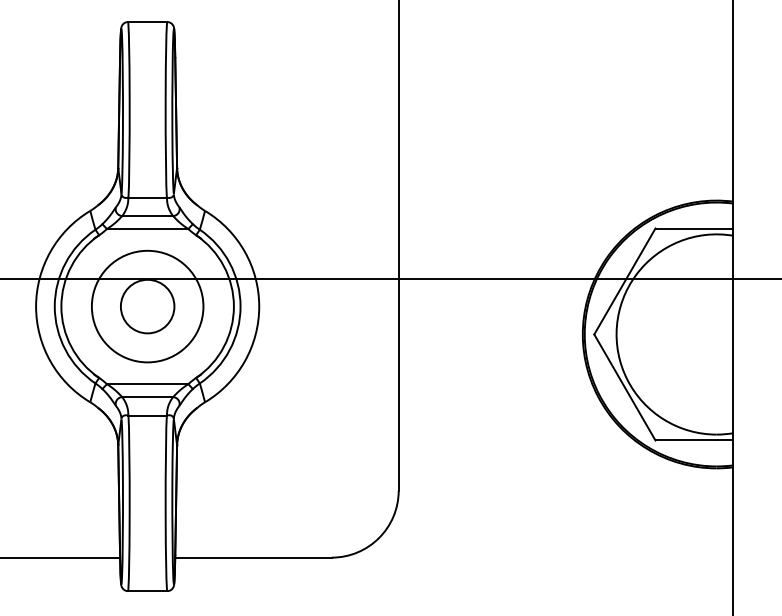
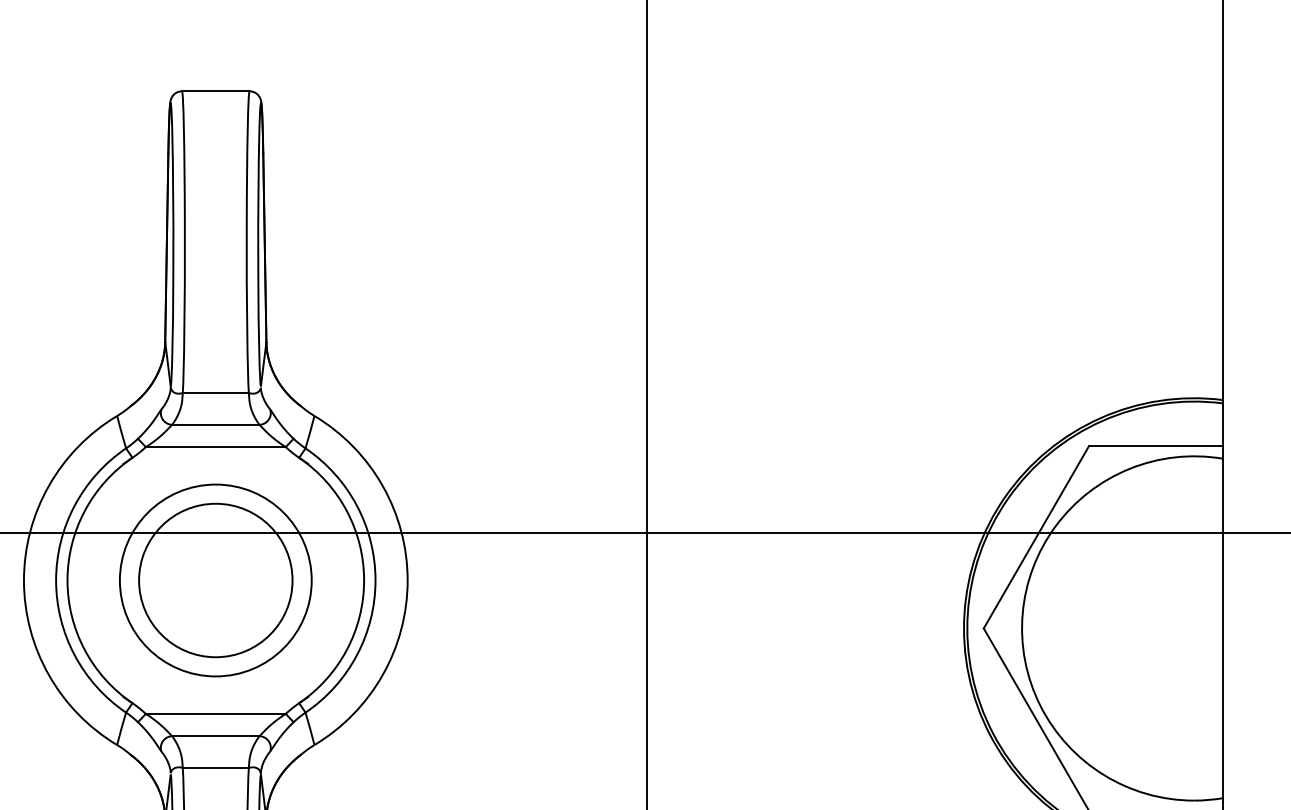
circle: (147, 306) -> (215, 580), size x1.67

